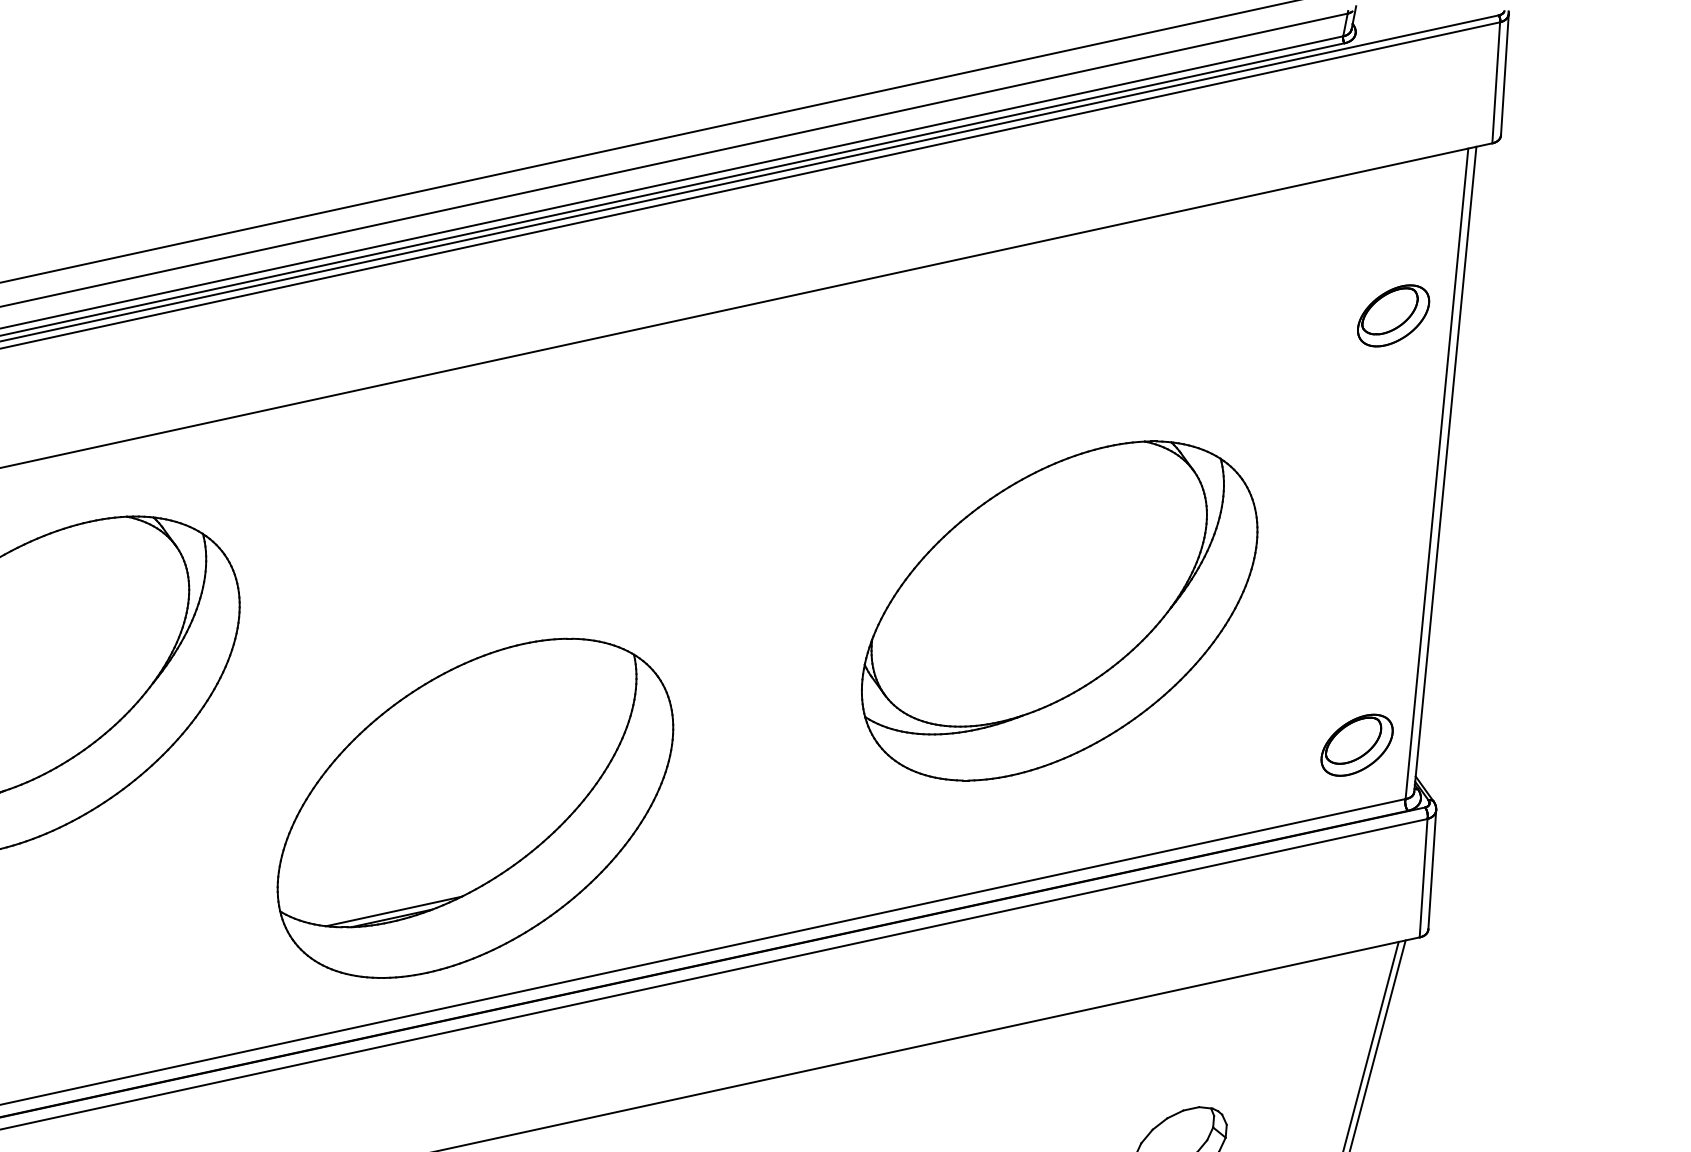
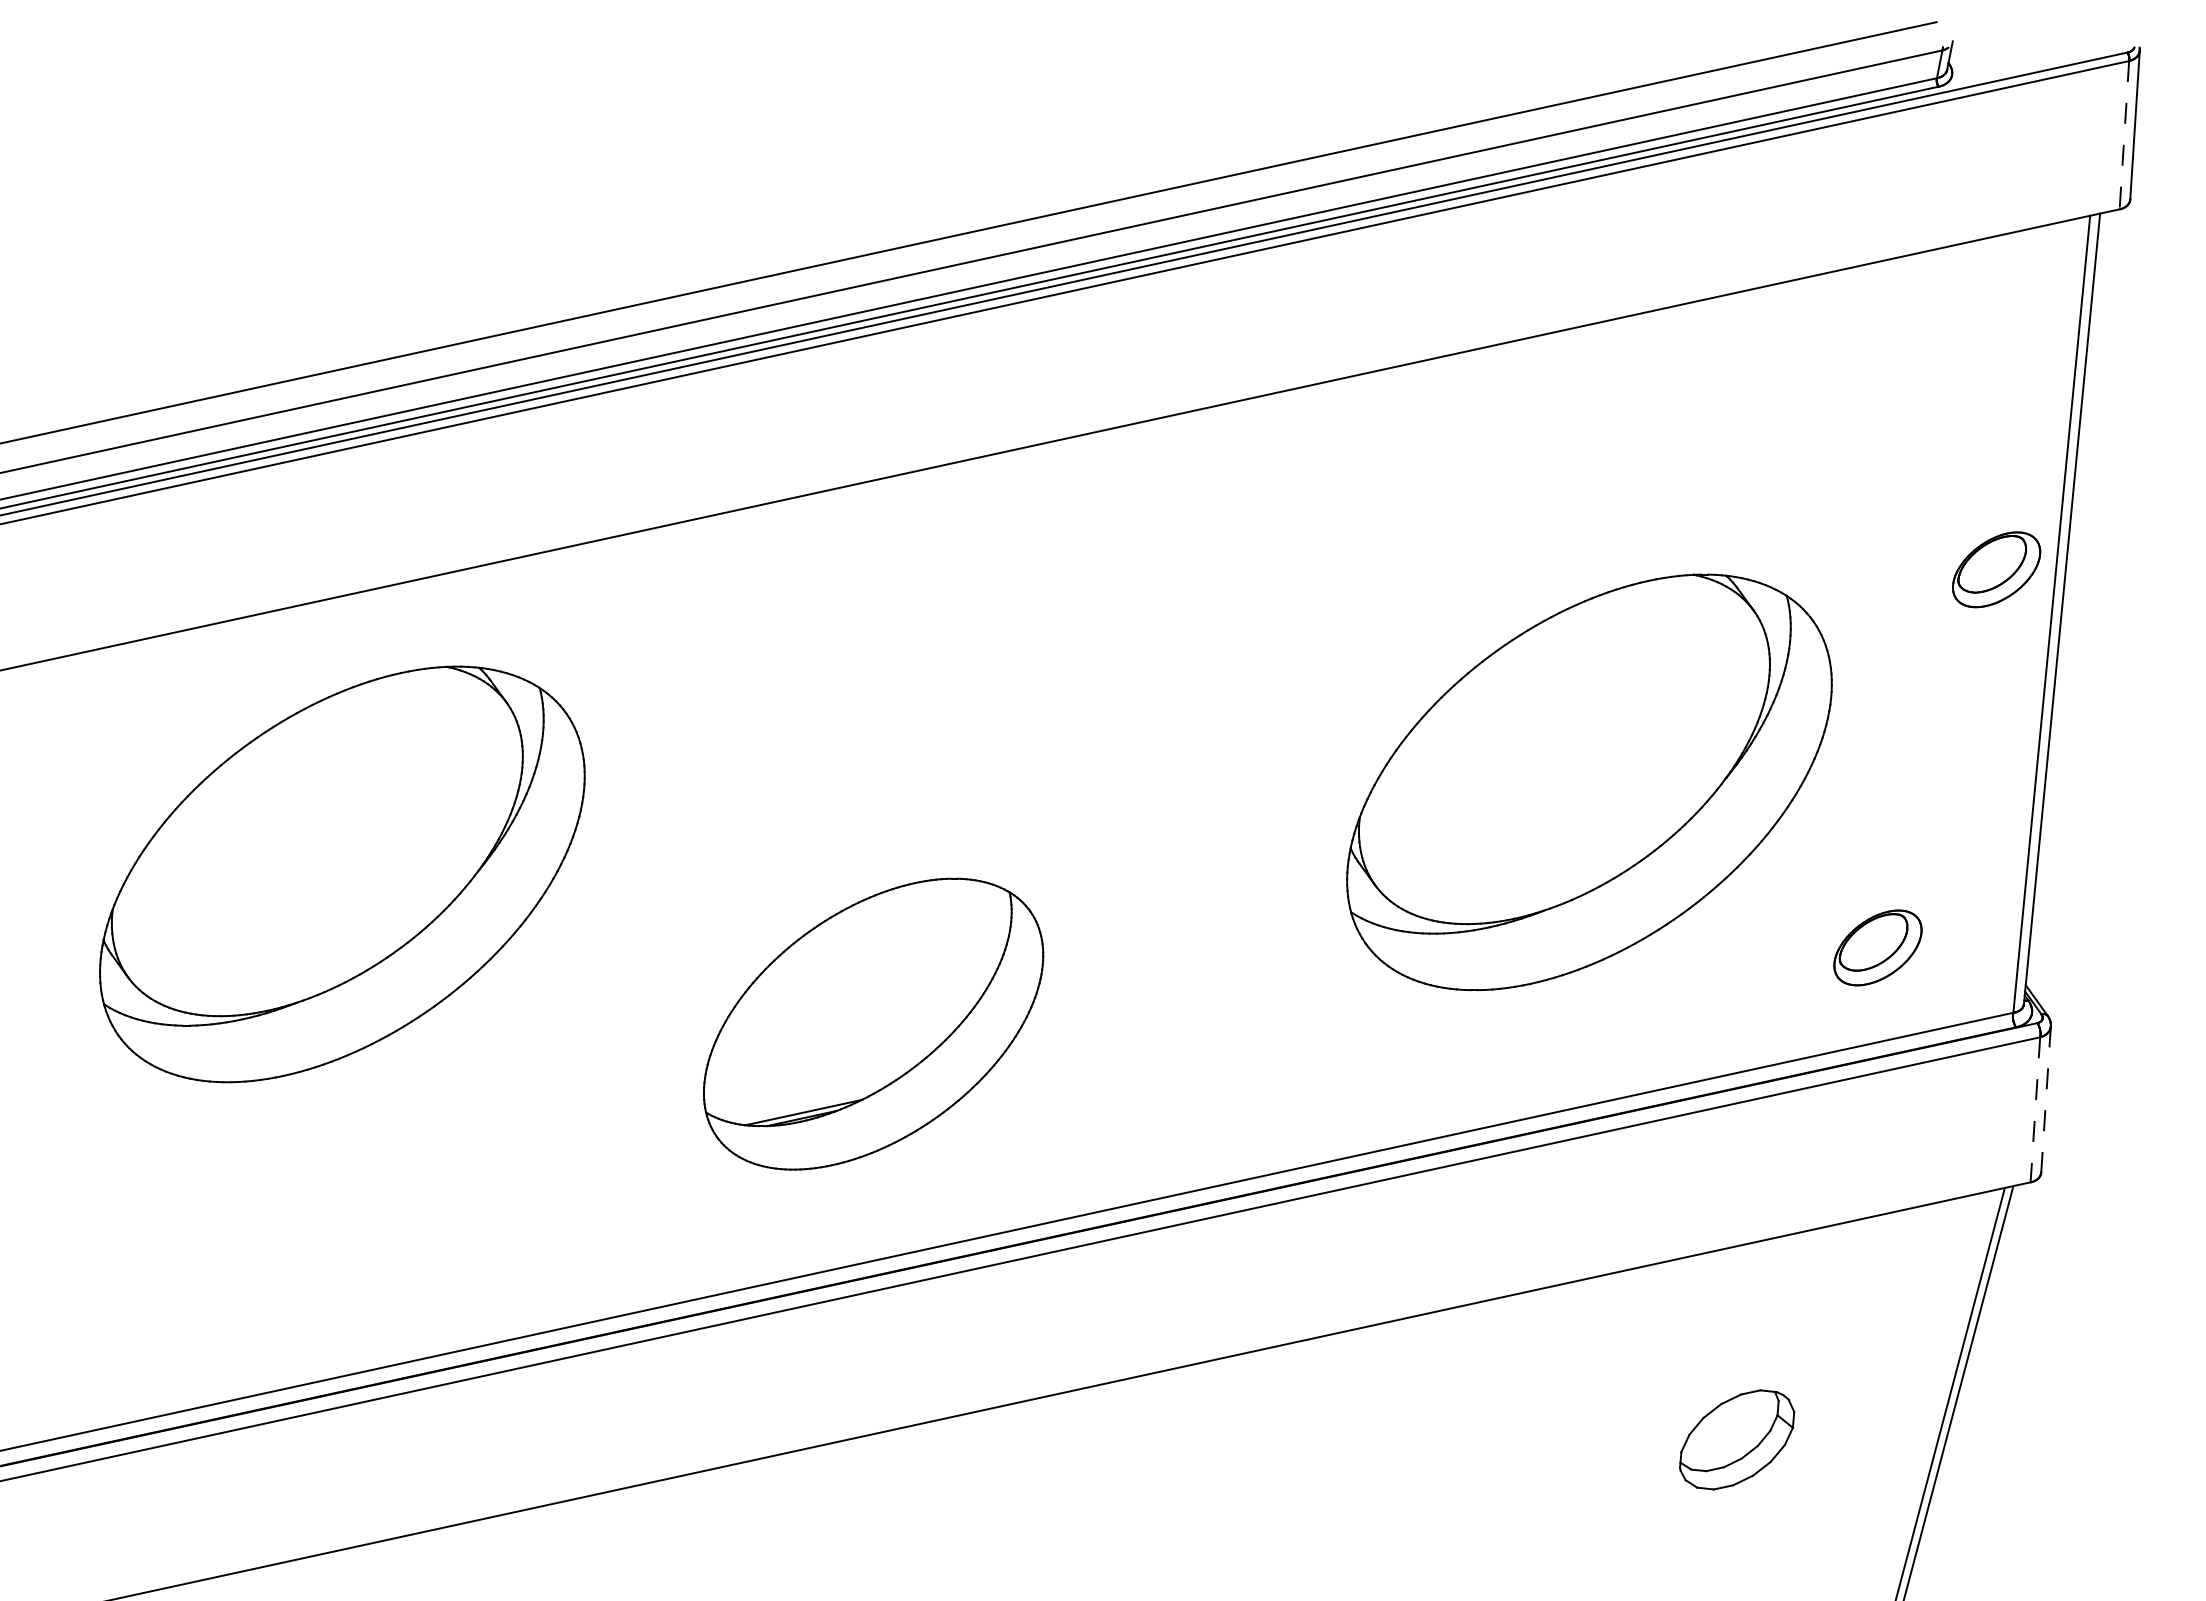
line: (1496, 83) -> (2124, 135), solid -> dashed
part: (1393, 315) -> (1996, 569), moved
part: (1356, 744) -> (1877, 947), moved
part: (475, 807) -> (873, 1023), size x0.7
line: (1432, 869) -> (2046, 1099), solid -> dashed
line: (1423, 877) -> (2035, 1109), solid -> dashed

